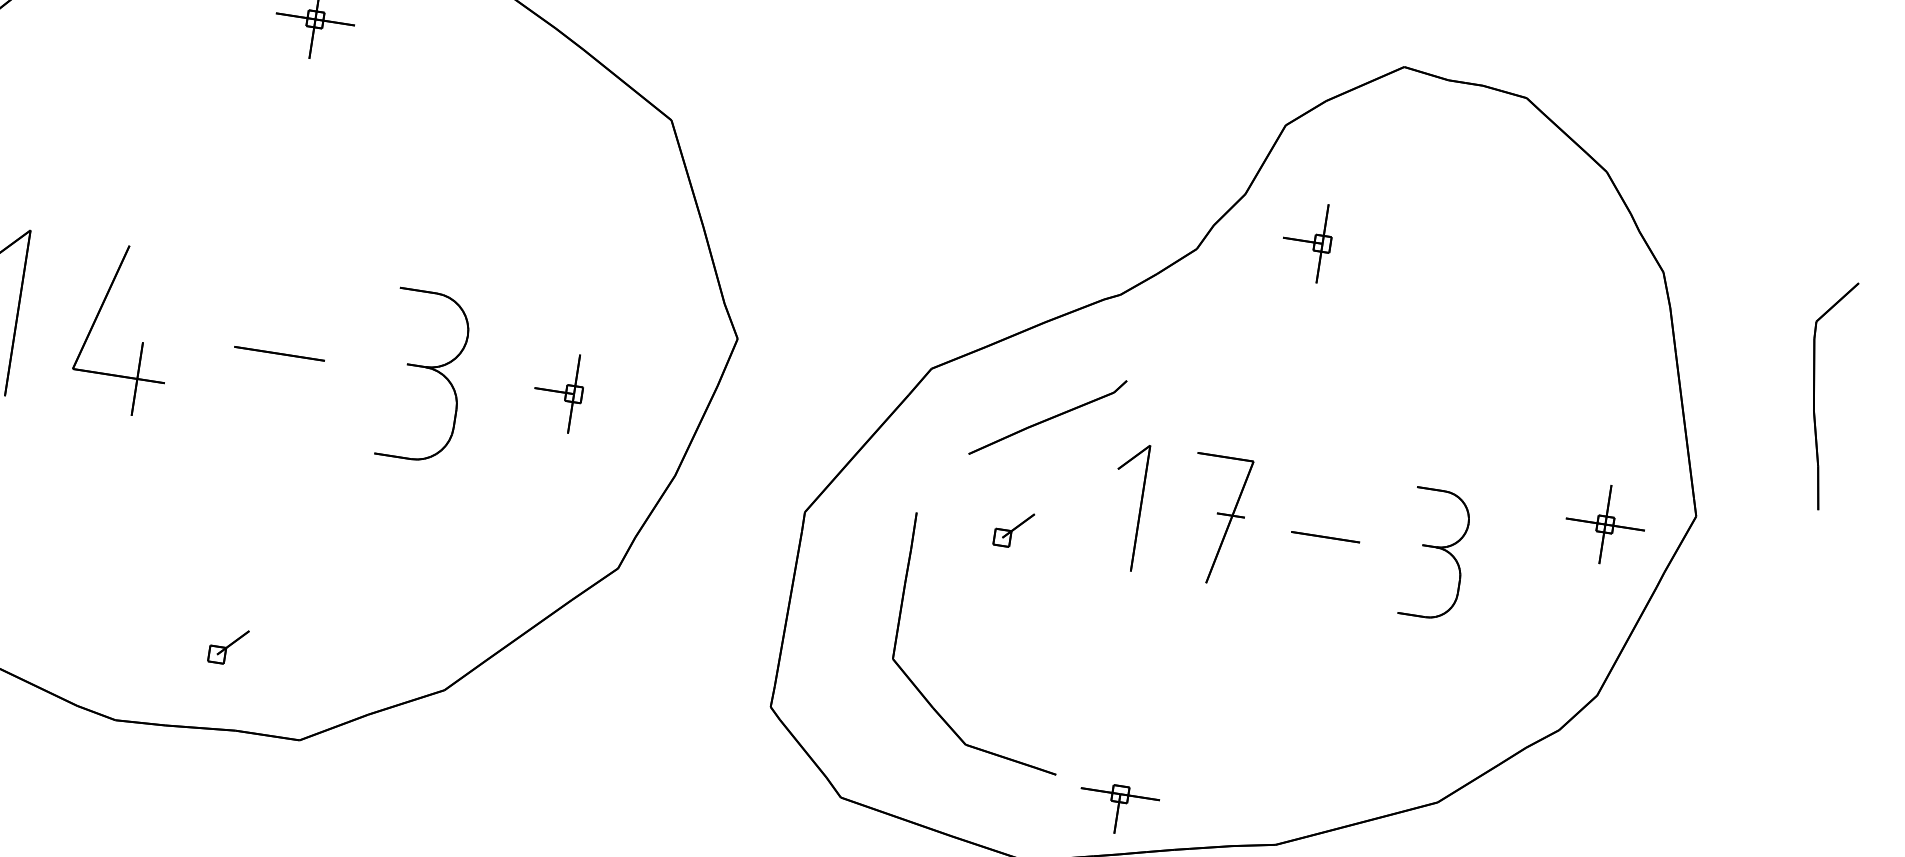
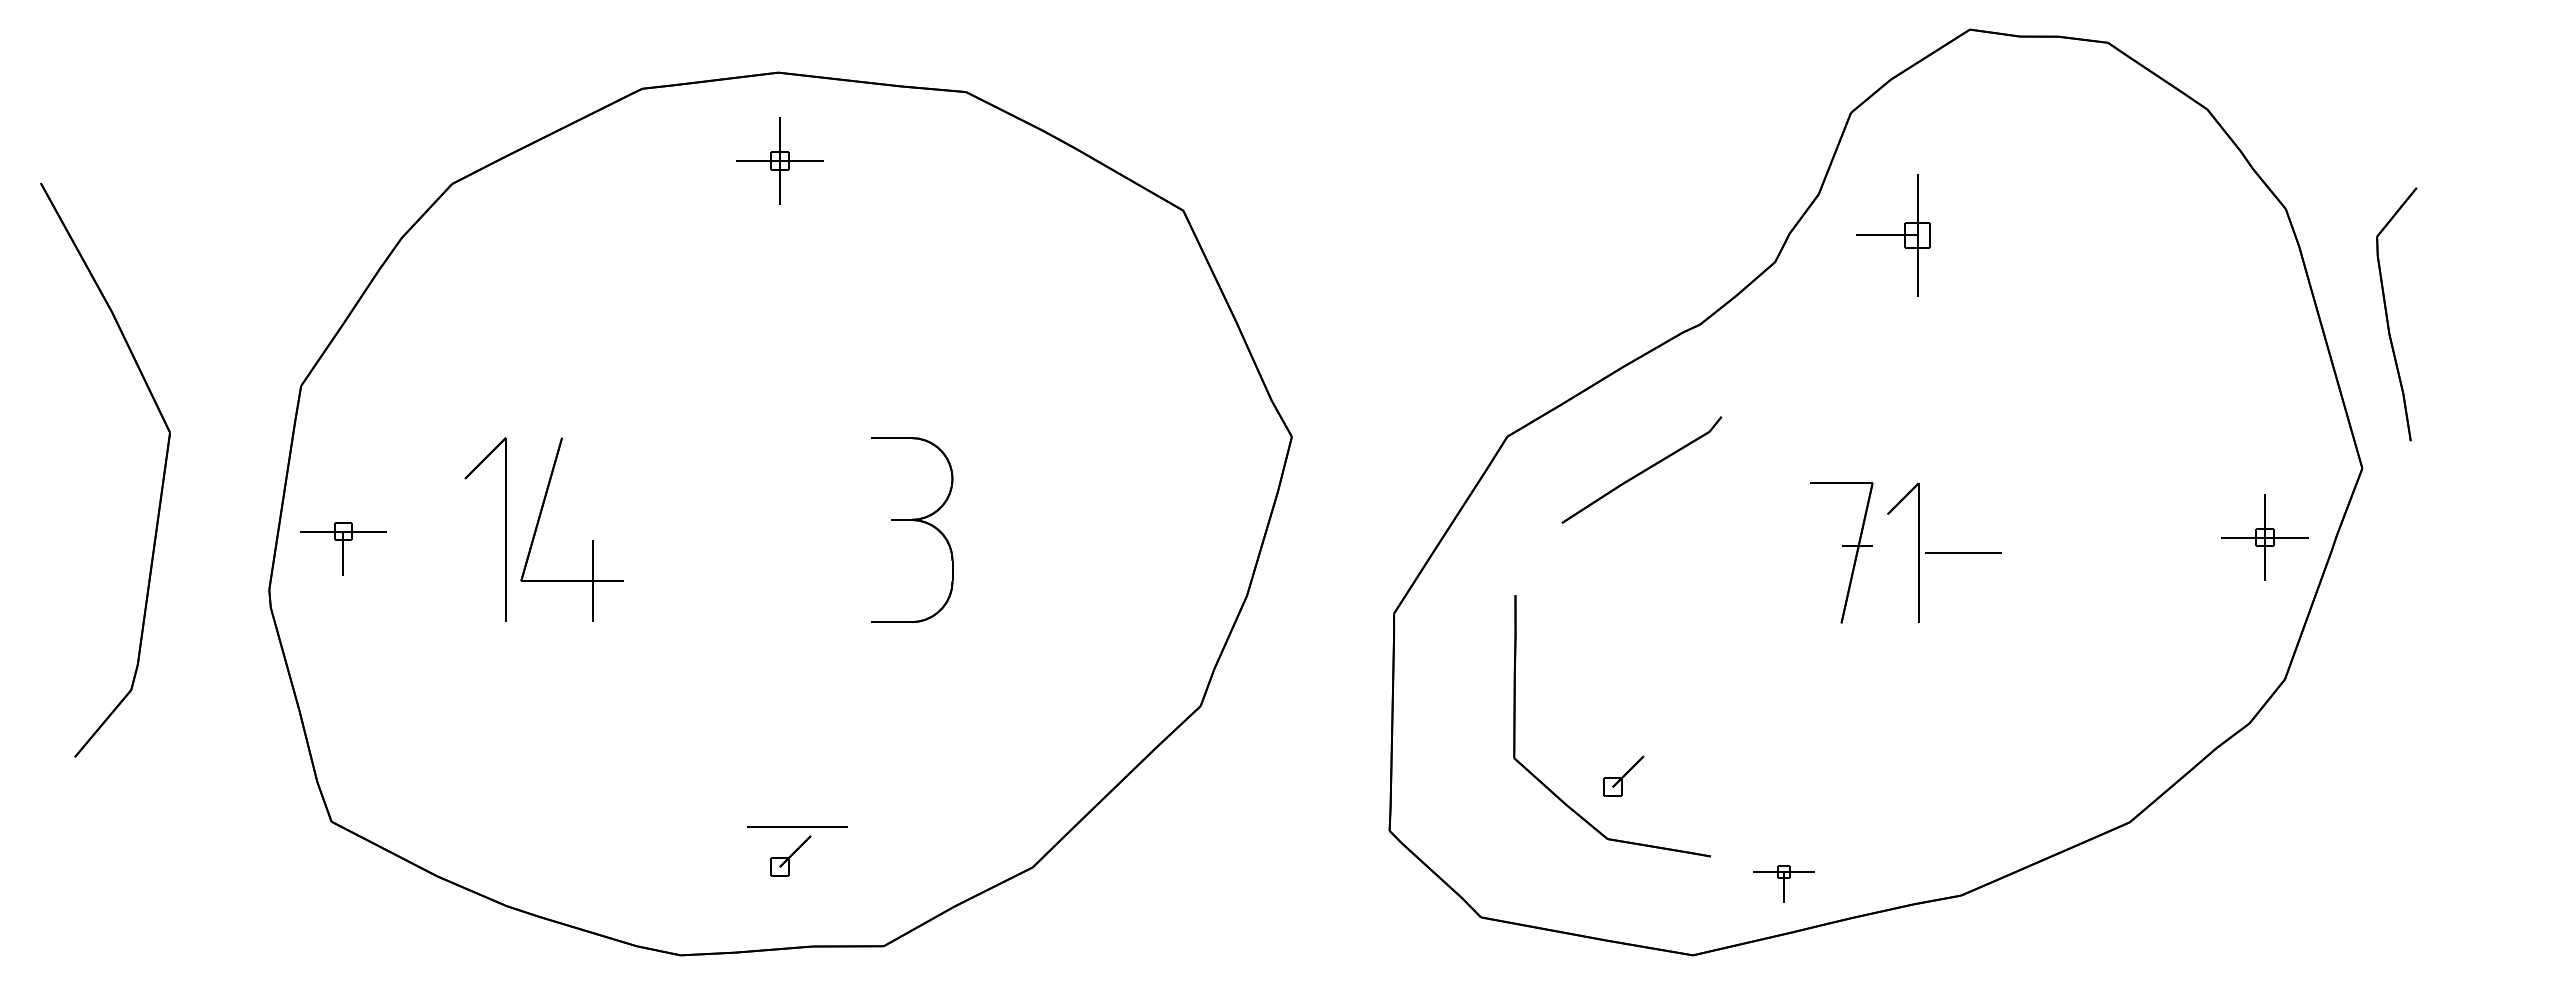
part: (1307, 240) -> (1893, 234), size x1.4
part: (142, 342) -> (592, 540), moved
line: (280, 353) -> (797, 826), moved
part: (427, 368) -> (914, 521), moved
part: (558, 391) -> (1106, 523), removed
part: (1814, 393) -> (2387, 314), moved
part: (1140, 507) -> (1918, 552), moved
part: (1604, 524) -> (2264, 537), moved
part: (1013, 528) -> (1623, 775), moved
part: (1436, 548) -> (2085, 546), removed
part: (1117, 809) -> (1783, 883), size x0.7

